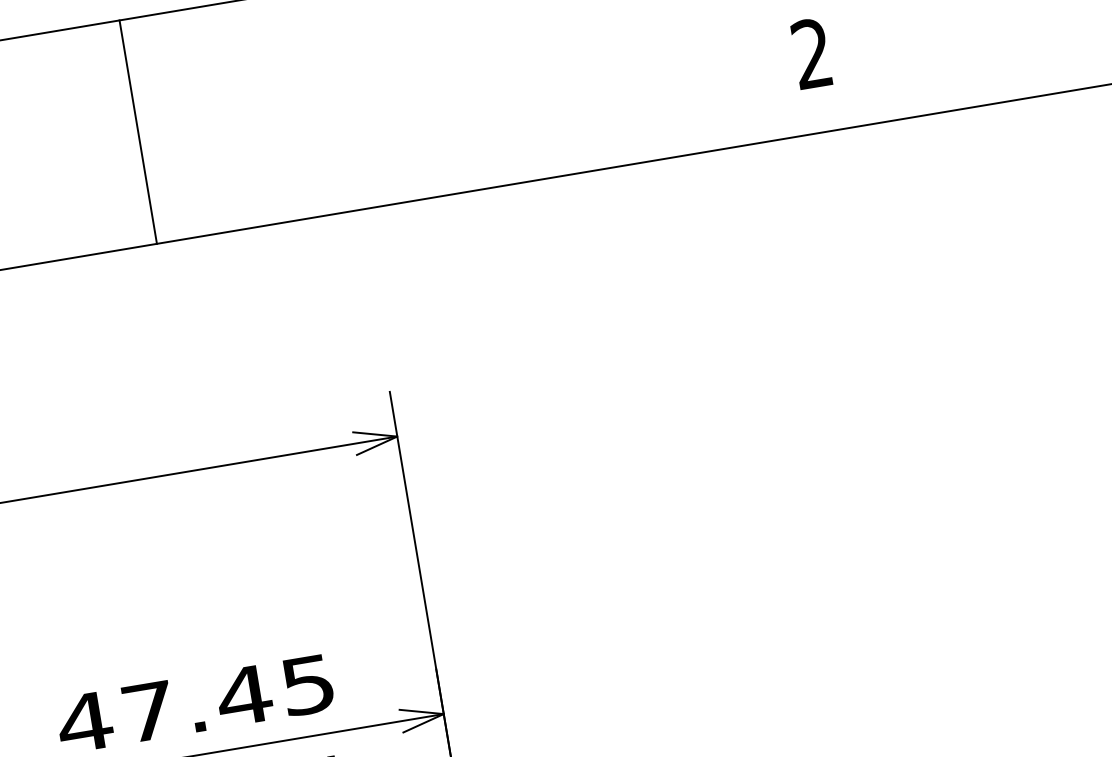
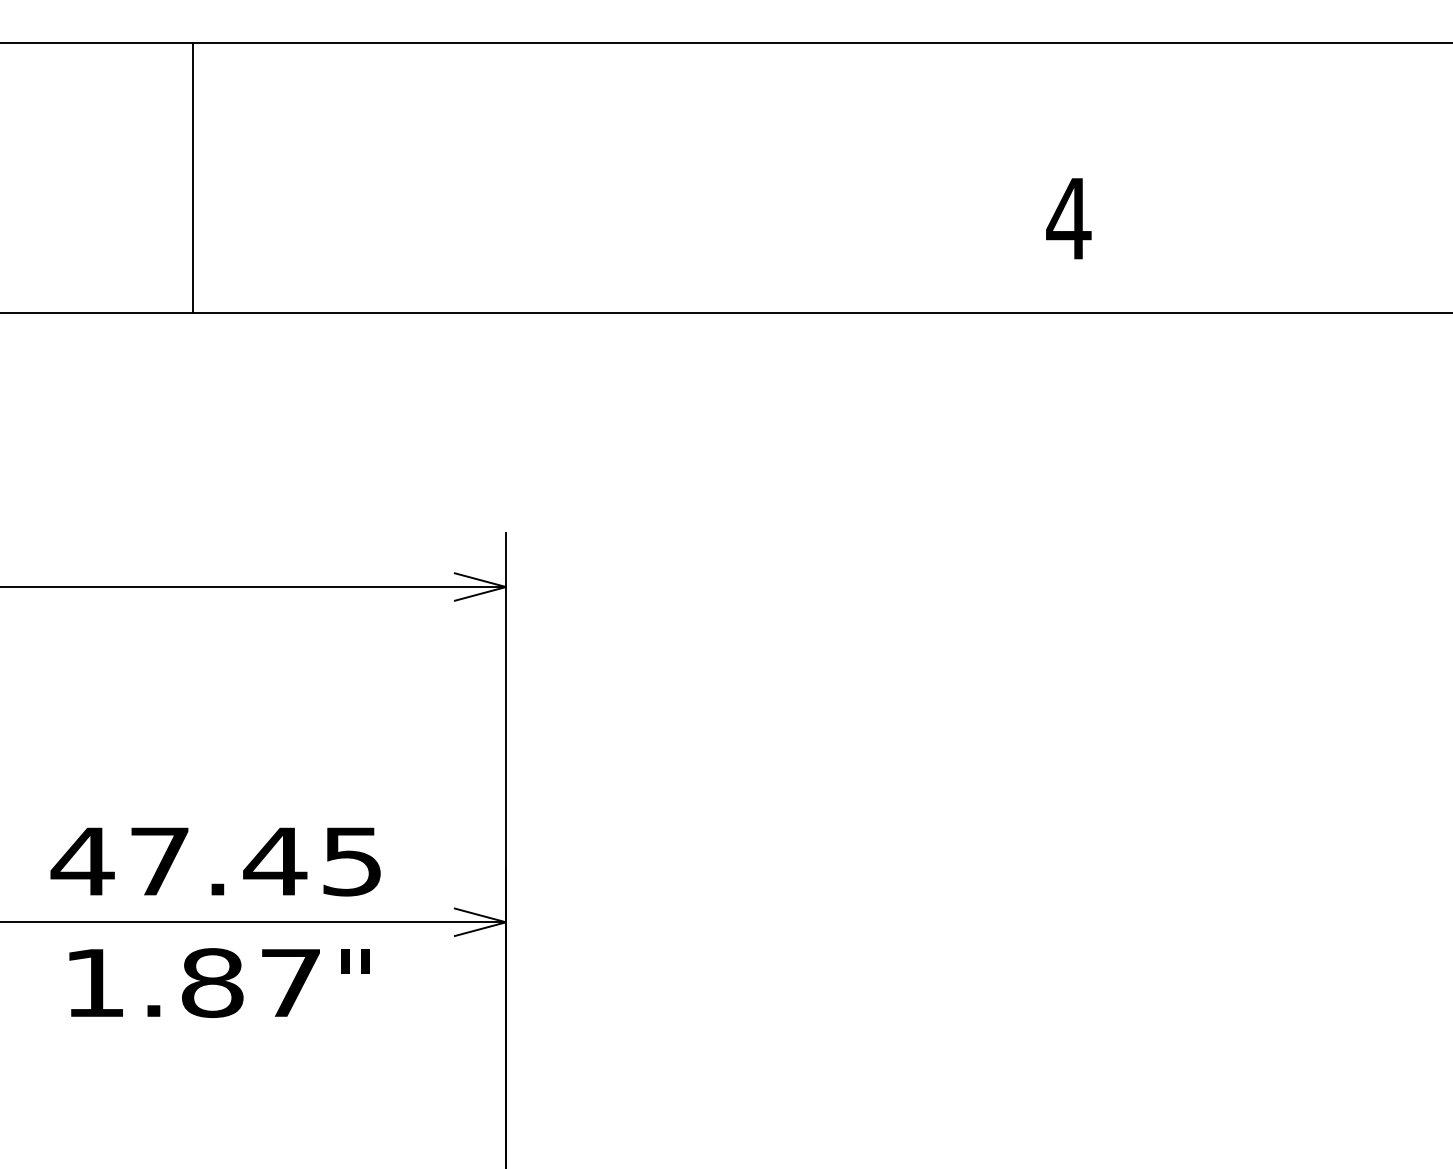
text: (811, 52) -> (1068, 217), 2 -> 4
line: (138, 132) -> (192, 178), moved

